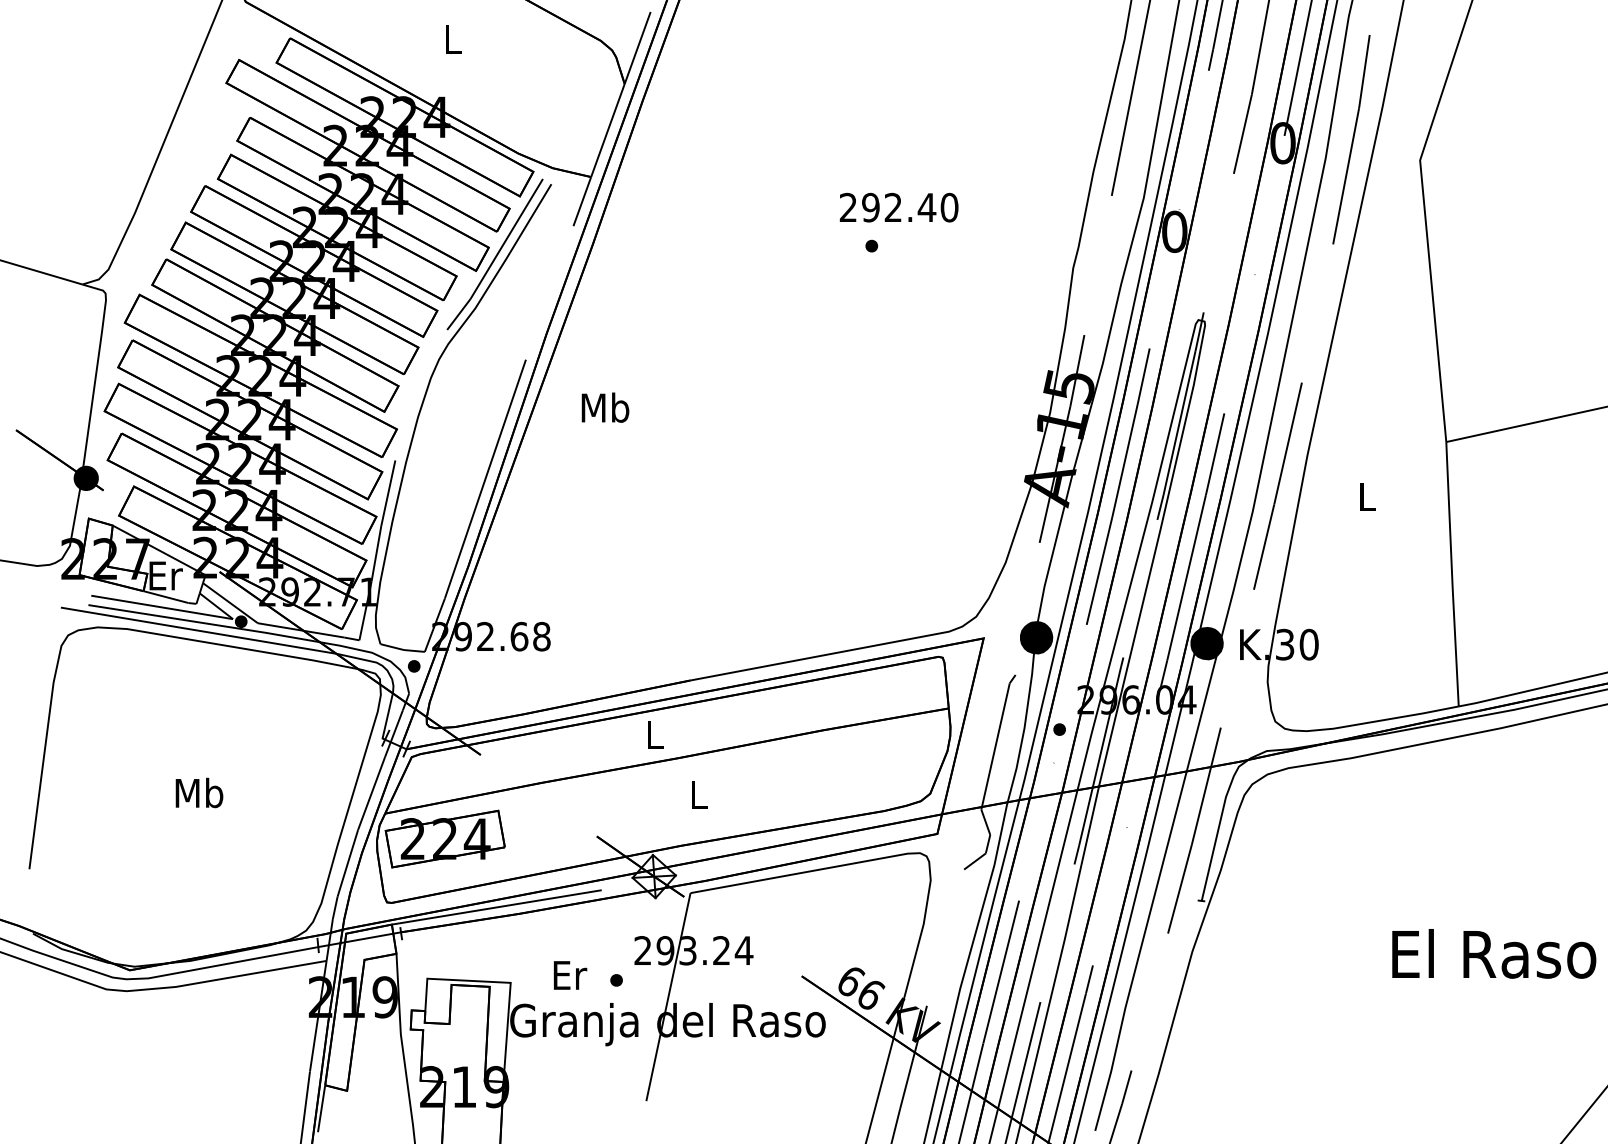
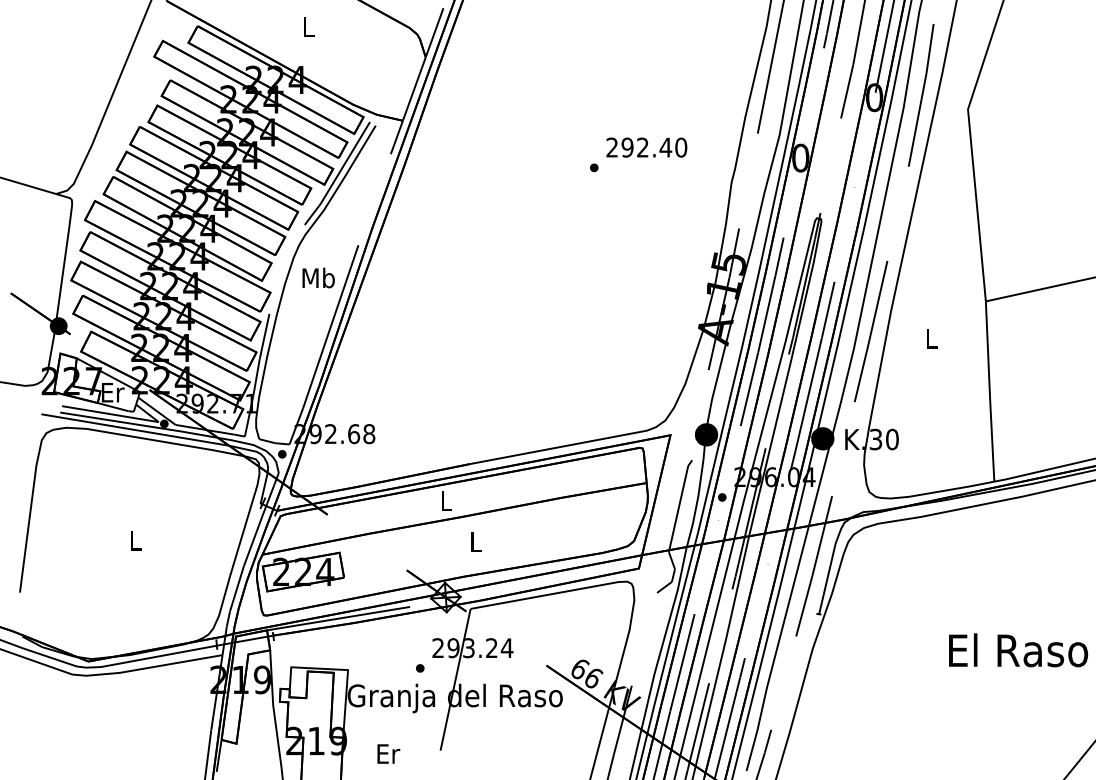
text: (898, 207) -> (646, 147), moved
text: (605, 406) -> (318, 277), moved
text: (198, 792) -> (135, 540), Mb -> L
text: (570, 974) -> (388, 753), moved

